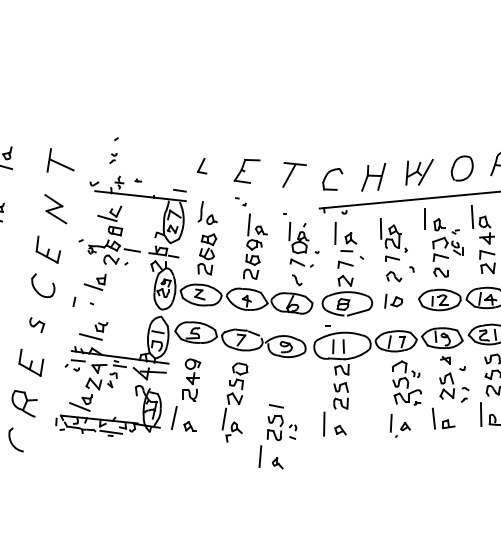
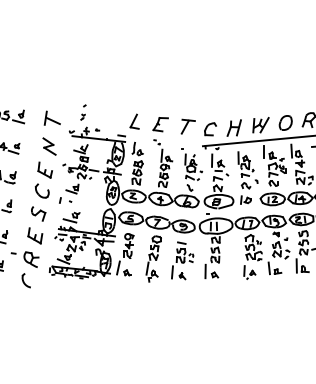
part: (201, 165) -> (134, 121), size x1.67
part: (36, 324) -> (38, 213), size x1.67
part: (277, 436) -> (182, 260), moved

